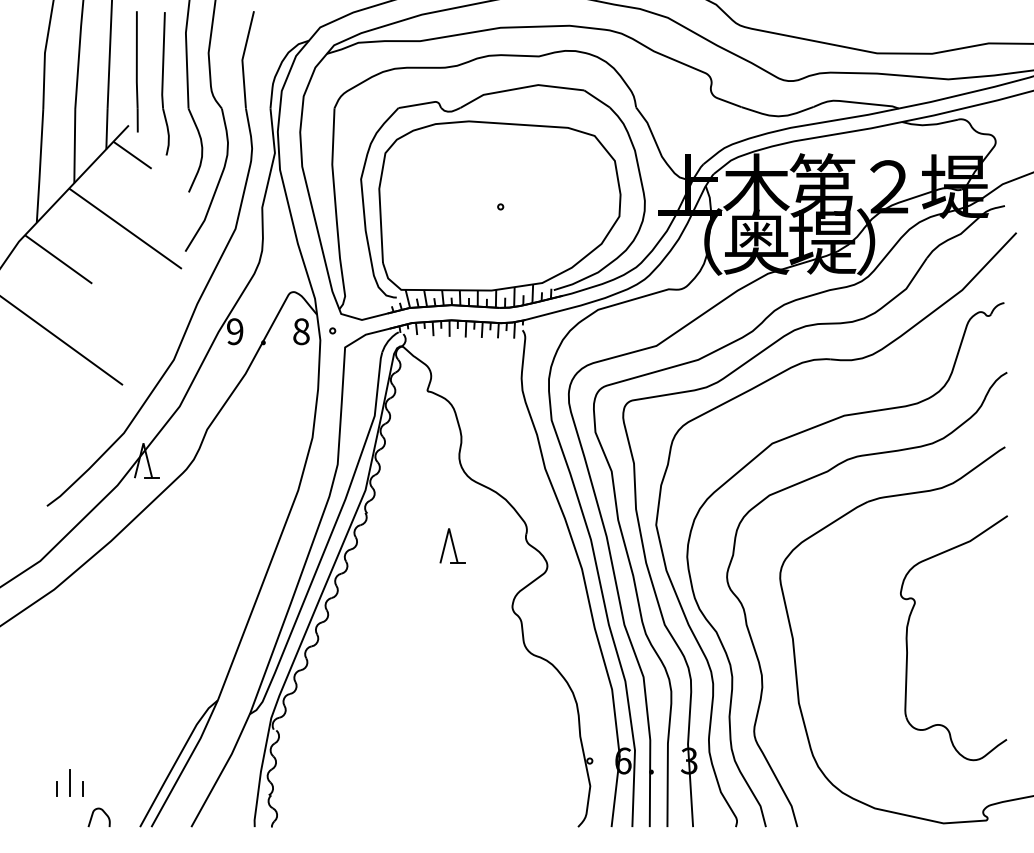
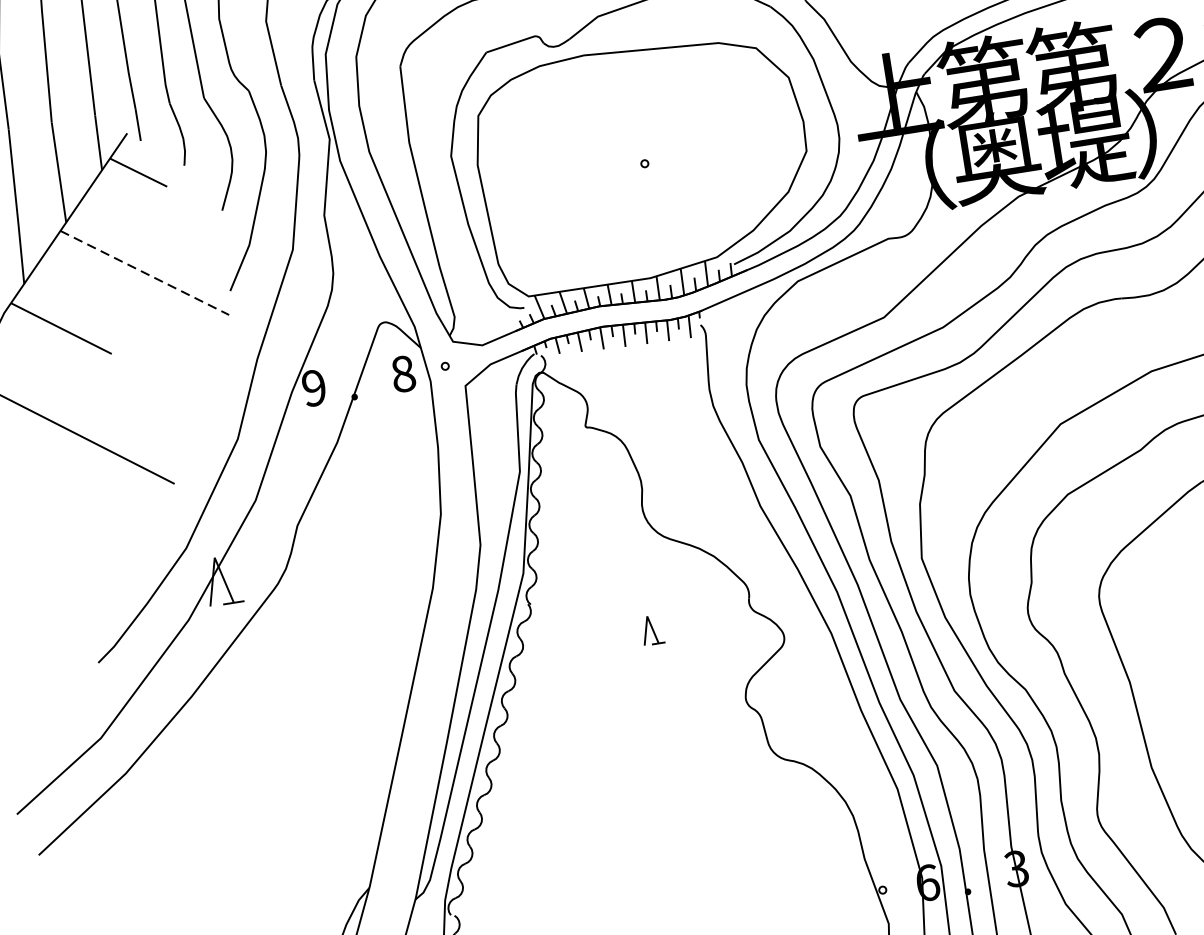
text: (756, 185) -> (984, 80), 木 -> 第
line: (125, 228) -> (144, 272), solid -> dashed
part: (452, 545) -> (652, 629), size x0.6

